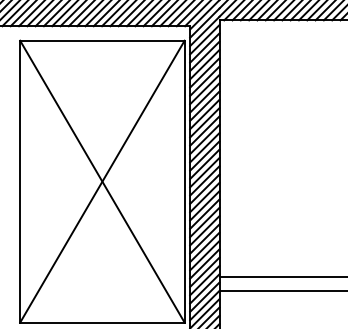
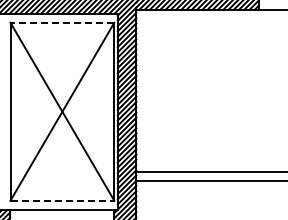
line: (102, 40) -> (62, 22), solid -> dashed
line: (102, 322) -> (62, 200), solid -> dashed

